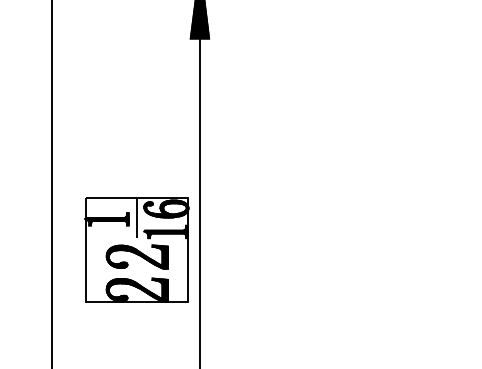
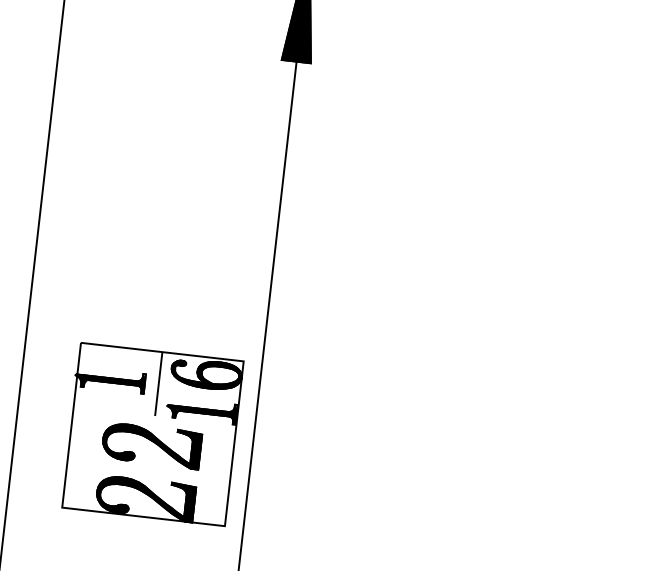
part: (136, 249) -> (151, 433), moved

